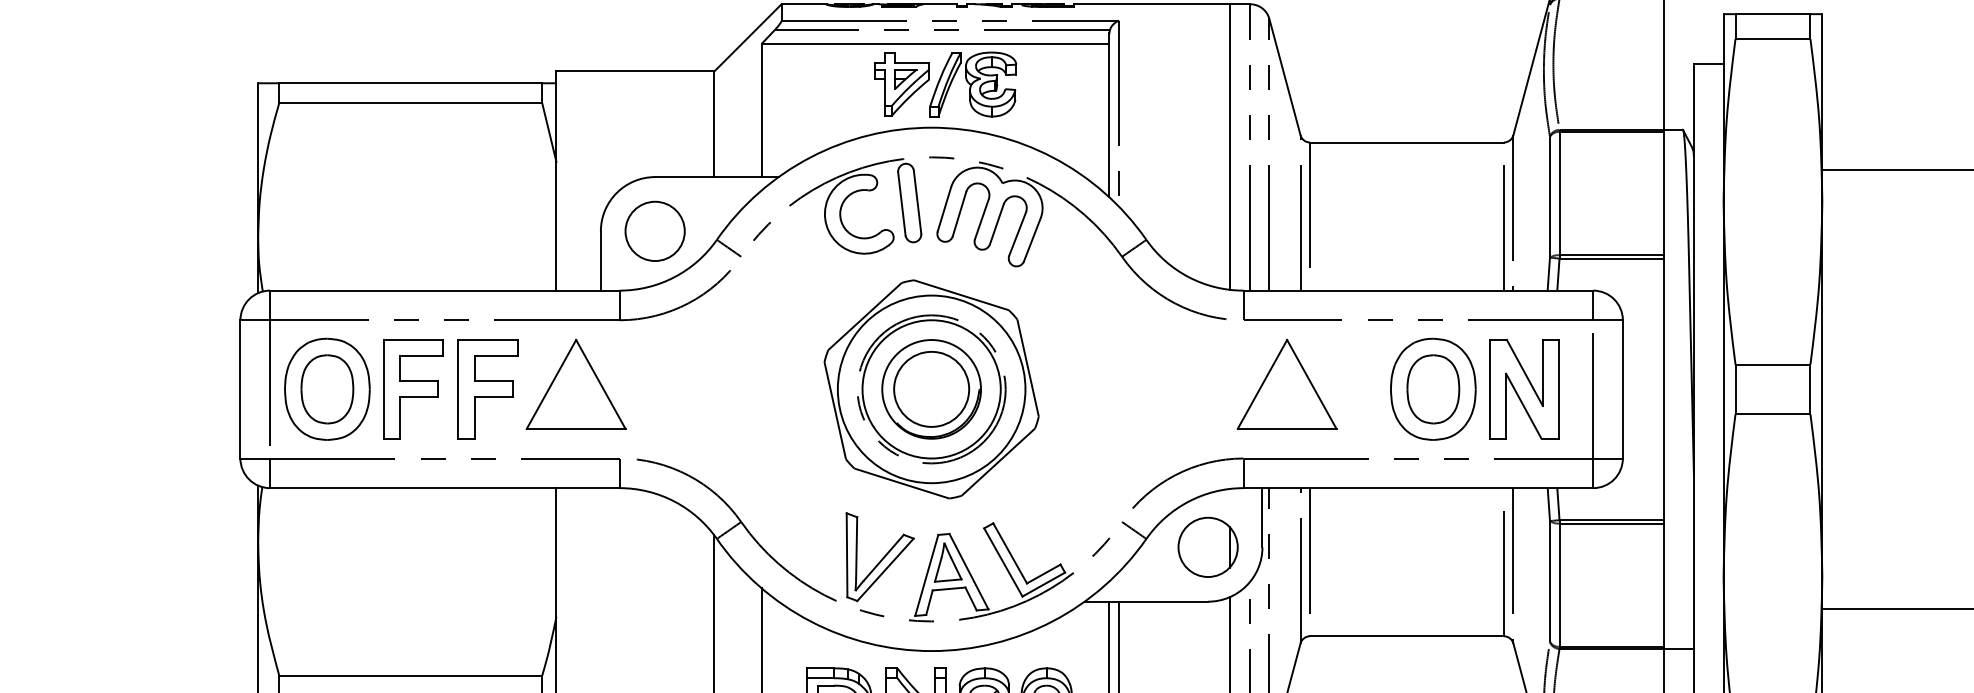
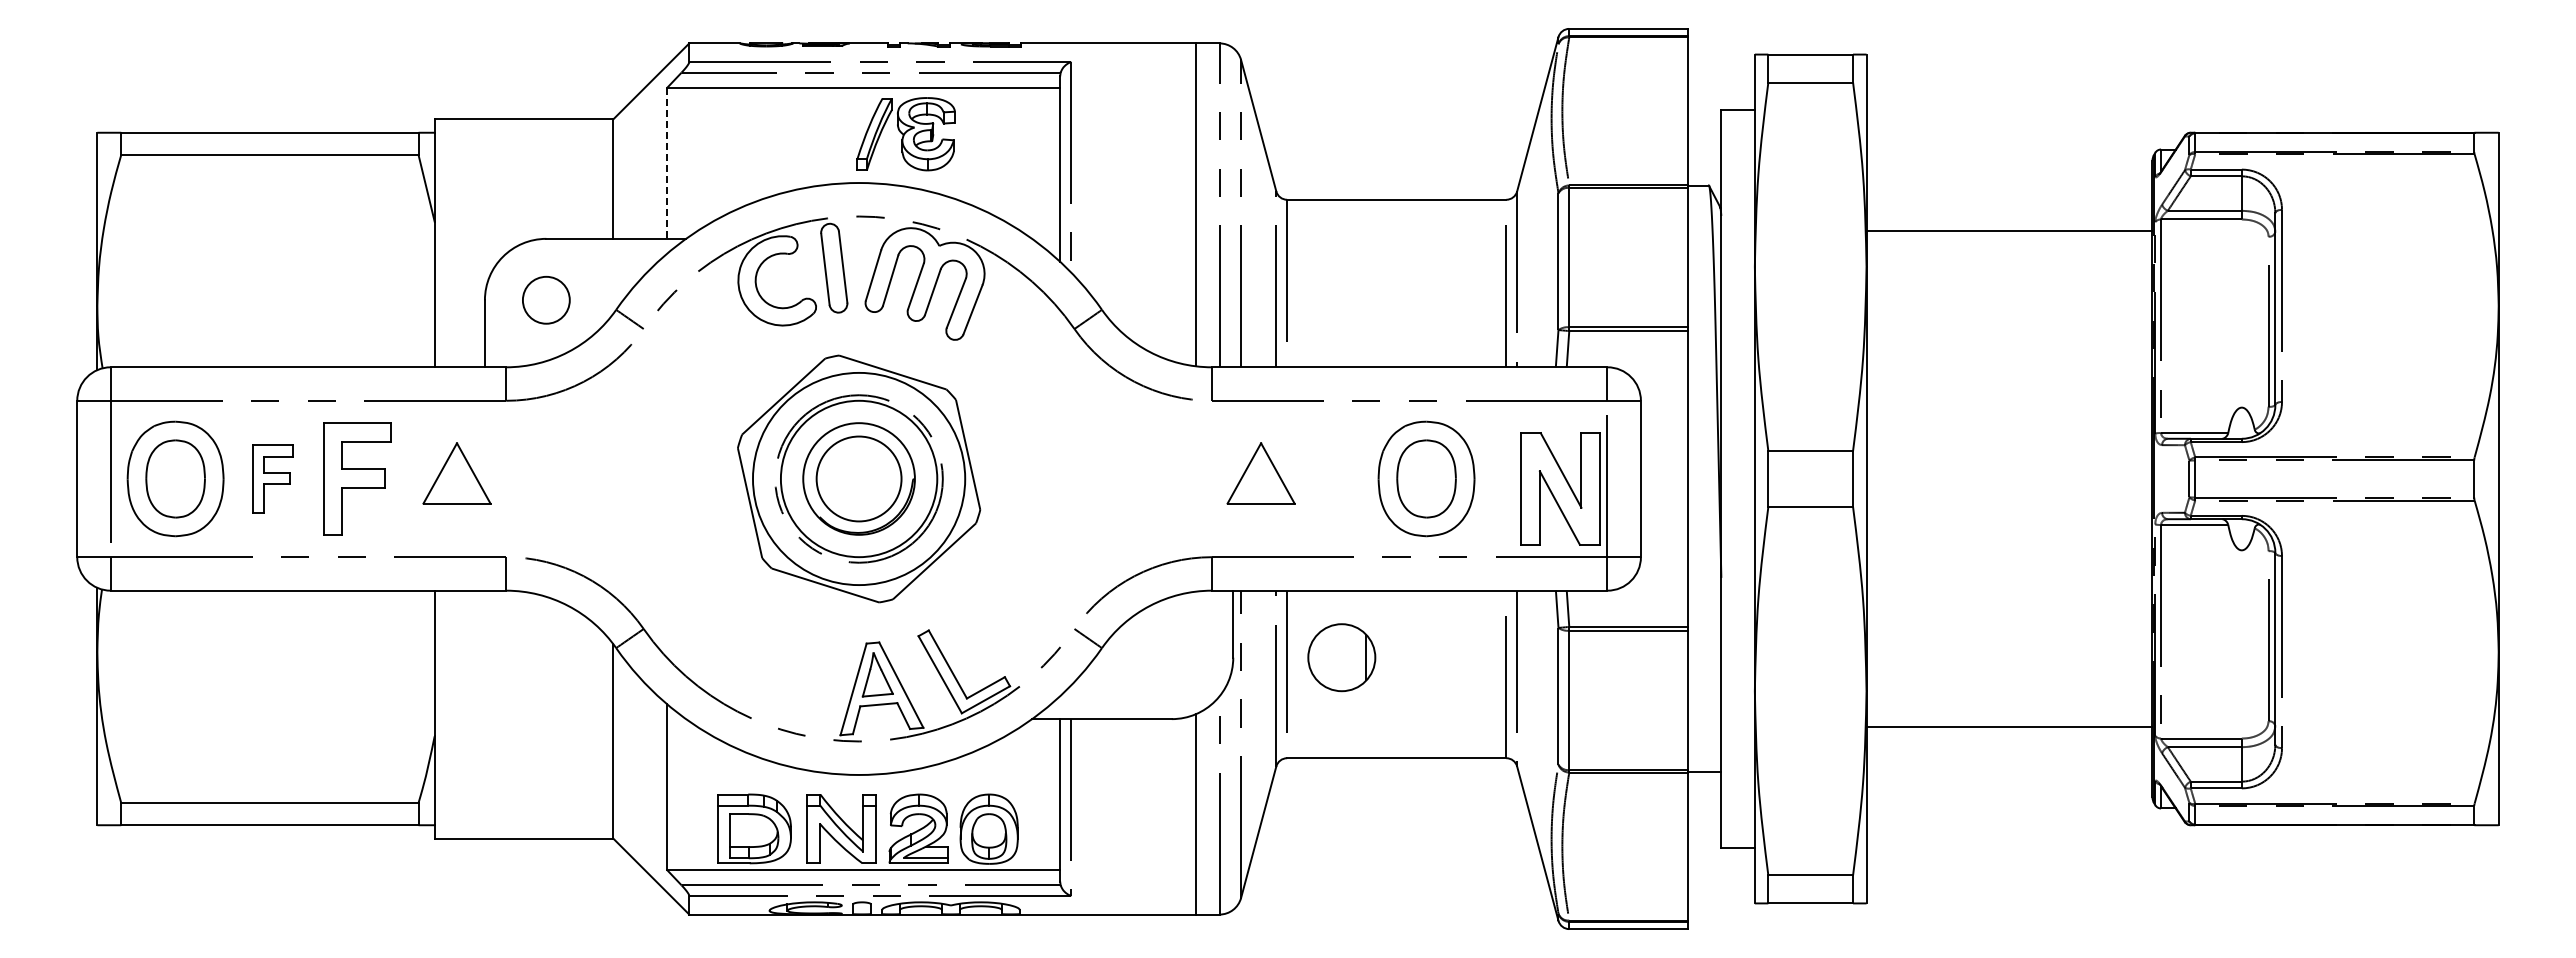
part: (901, 83) -> (825, 133), removed
line: (761, 110) -> (666, 163), solid -> dashed
circle: (654, 230) -> (545, 299), size x0.7
part: (575, 384) -> (456, 473), size x0.6
part: (1286, 384) -> (1260, 473), size x0.6
part: (413, 388) -> (272, 478), size x0.6
part: (1524, 388) -> (1560, 488), moved
part: (1207, 547) -> (1341, 657), moved
part: (879, 556) -> (800, 668), removed

